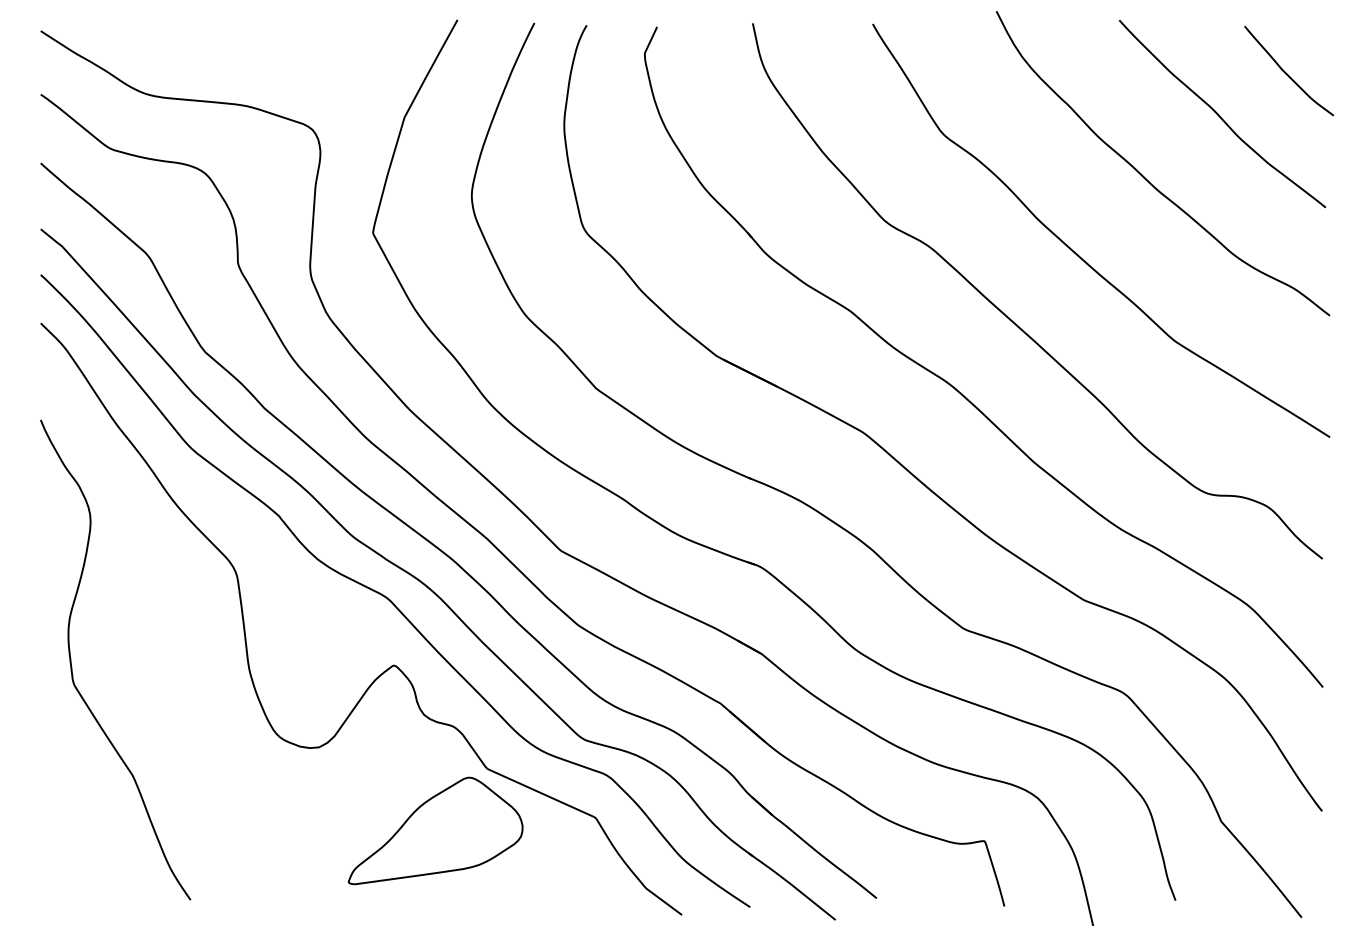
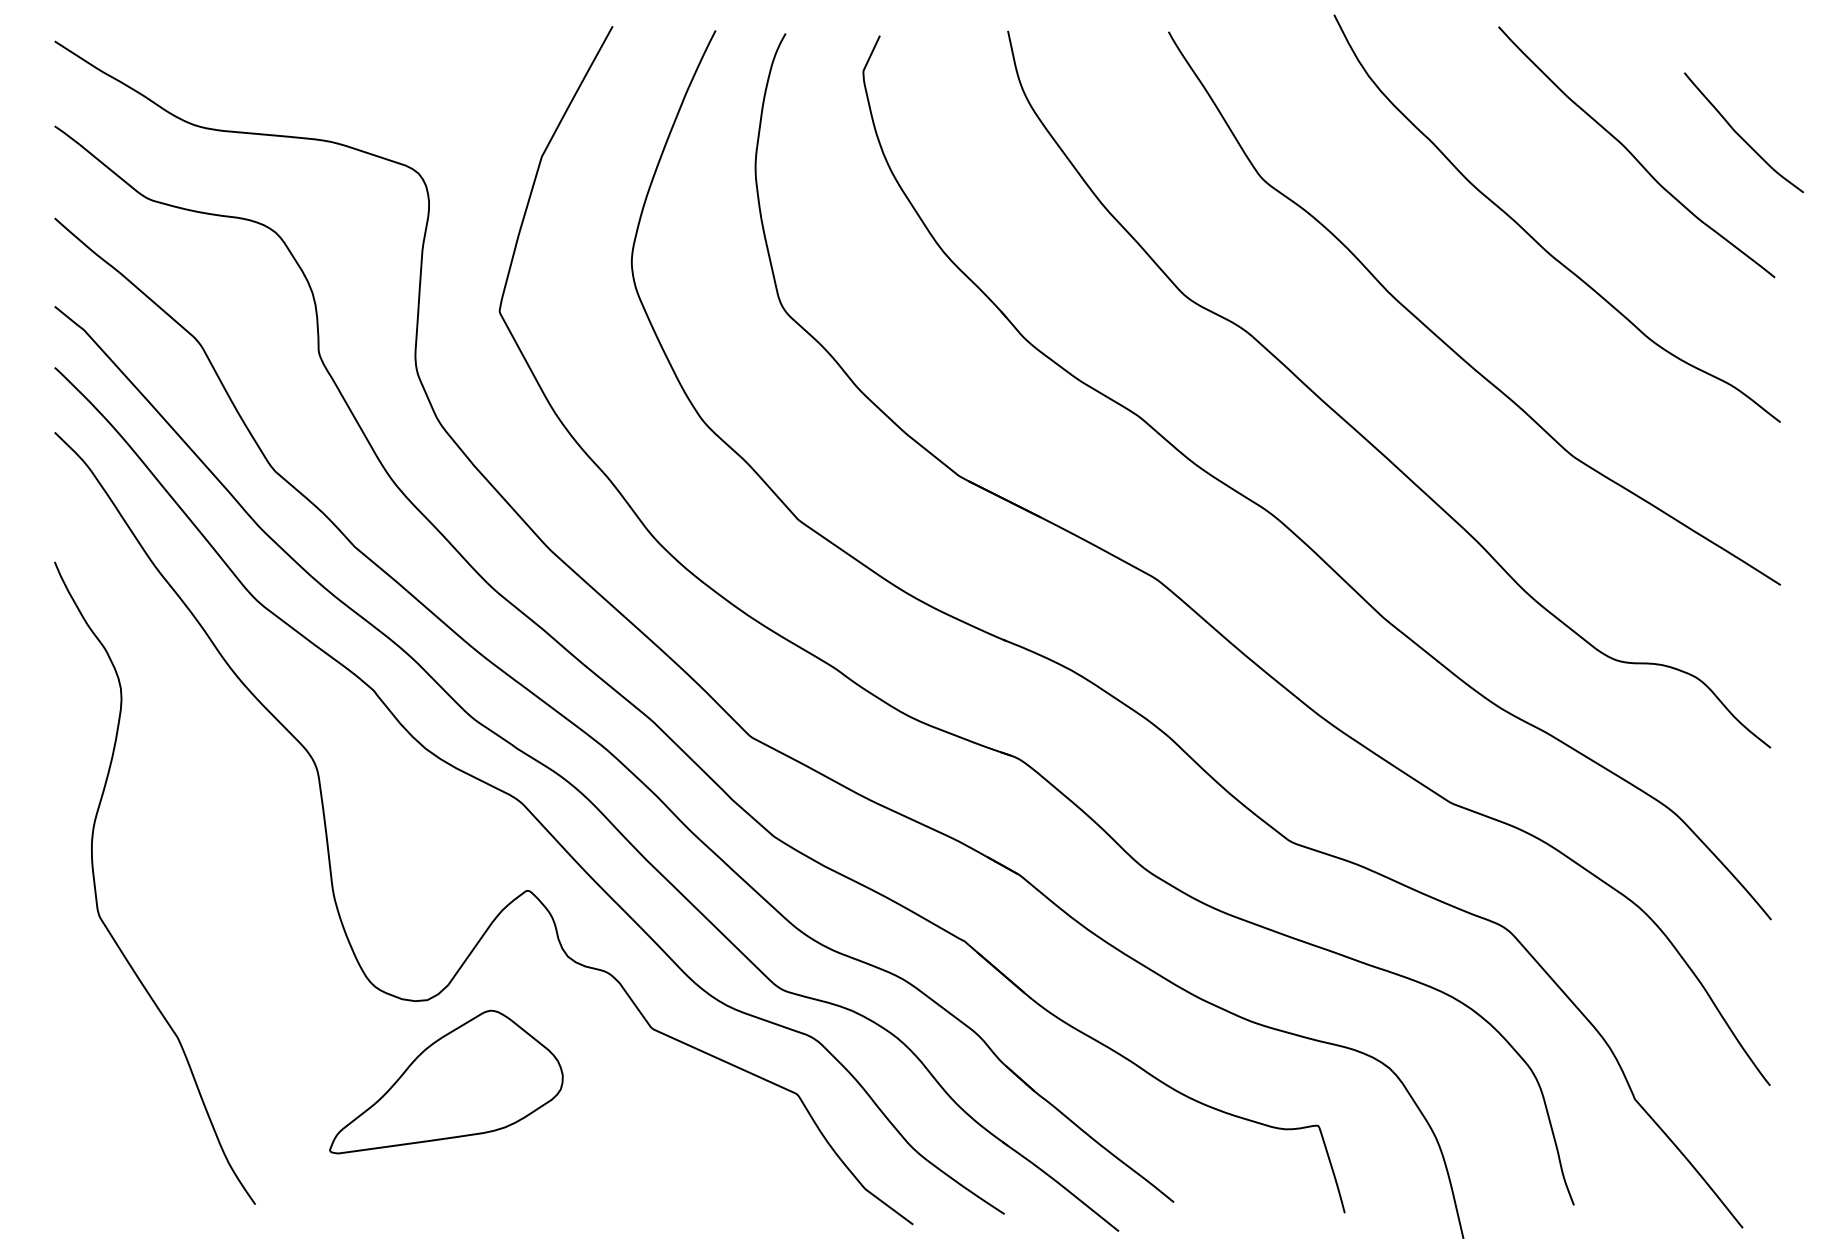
curve: (1286, 73) -> (1740, 135), moved
part: (435, 830) -> (446, 1081), moved

